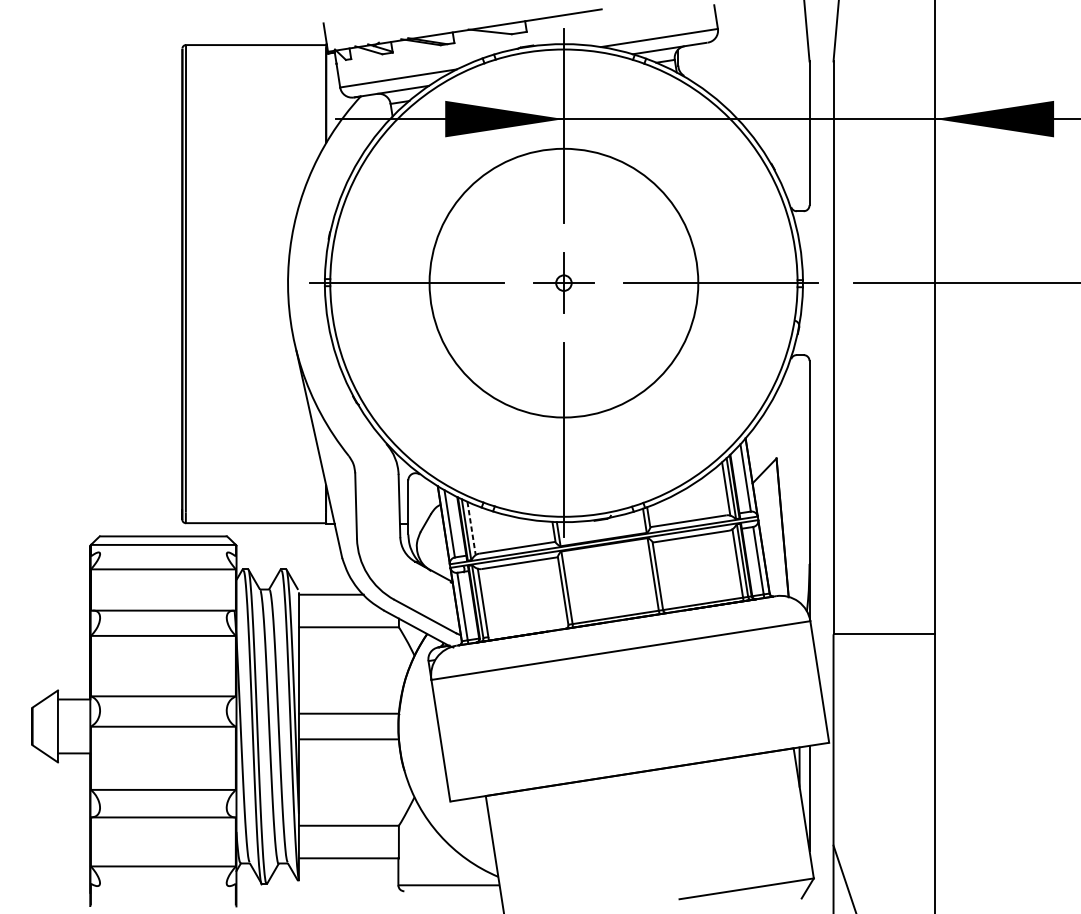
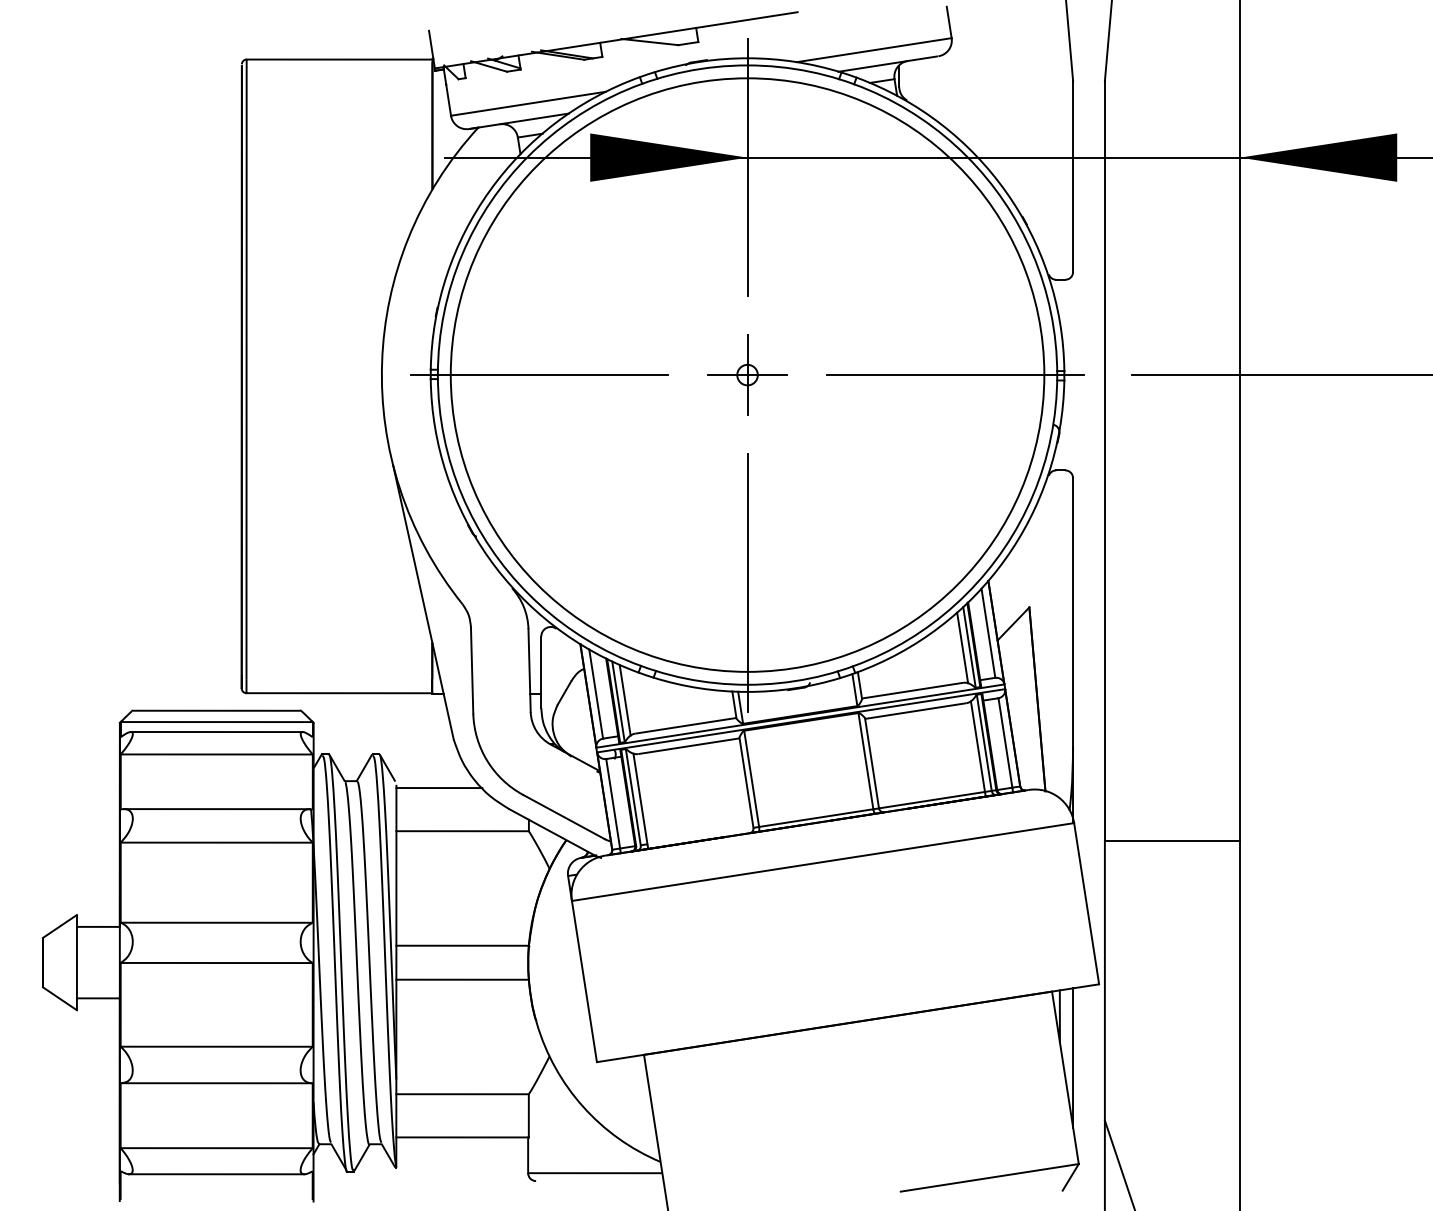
circle: (563, 282) -> (747, 374), size x1.67
line: (471, 528) -> (625, 700), dashed -> solid
line: (163, 552) -> (216, 732), added
line: (163, 886) -> (216, 1174), added

